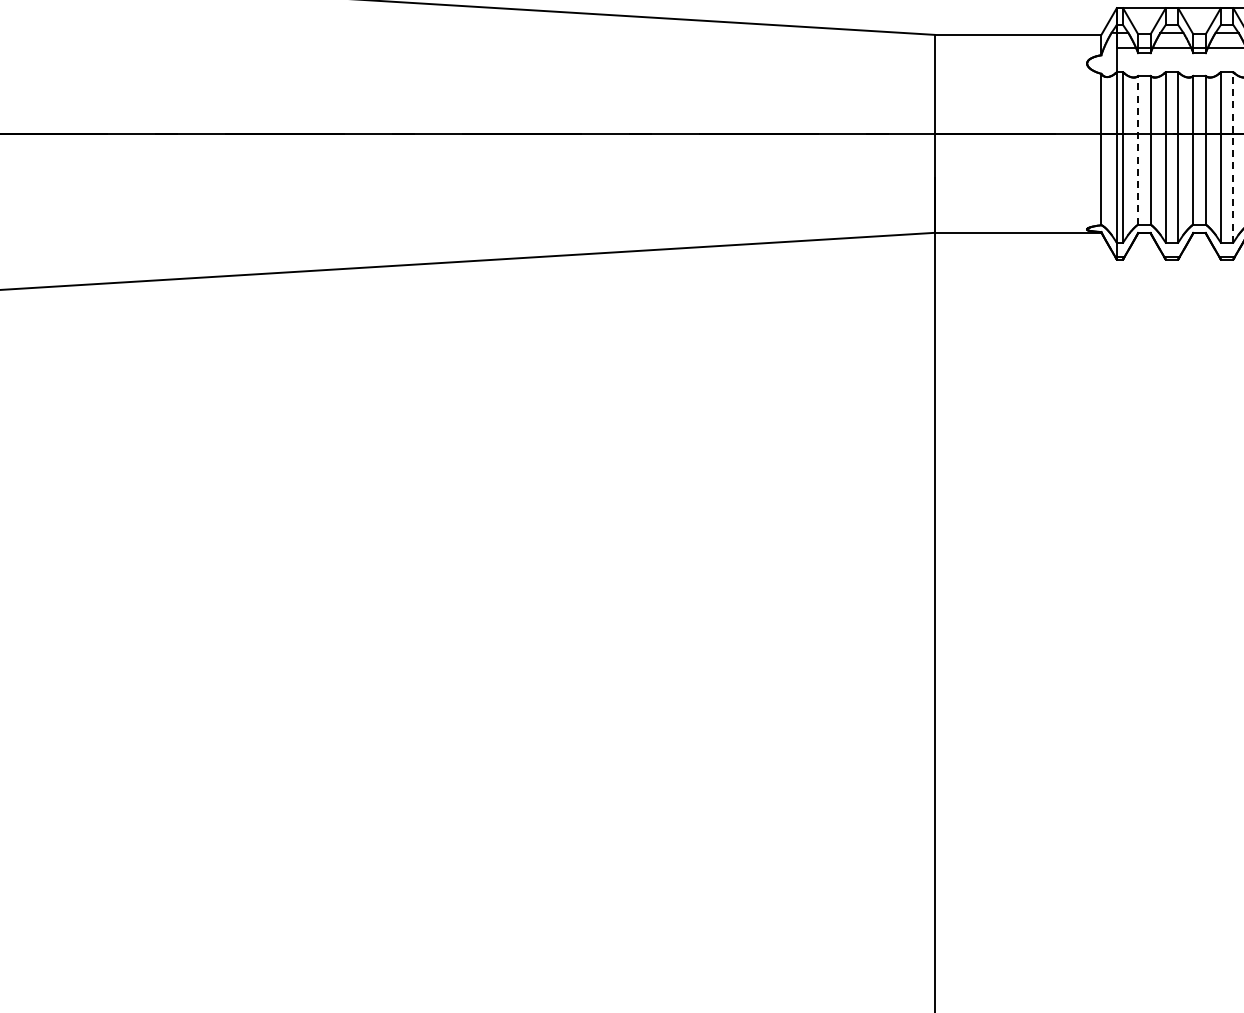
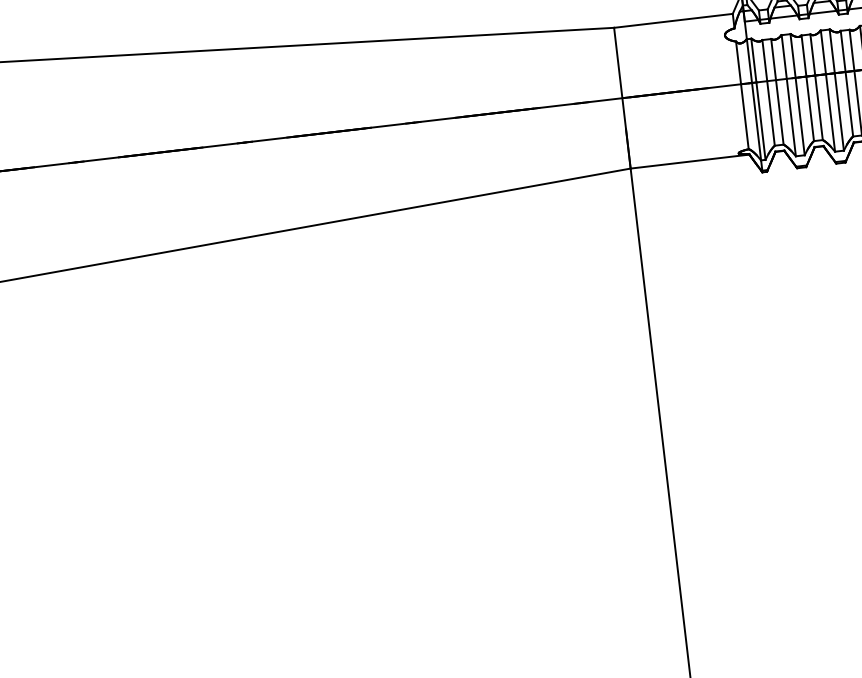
line: (1138, 149) -> (768, 92), dashed -> solid
line: (1233, 157) -> (836, 90), dashed -> solid

